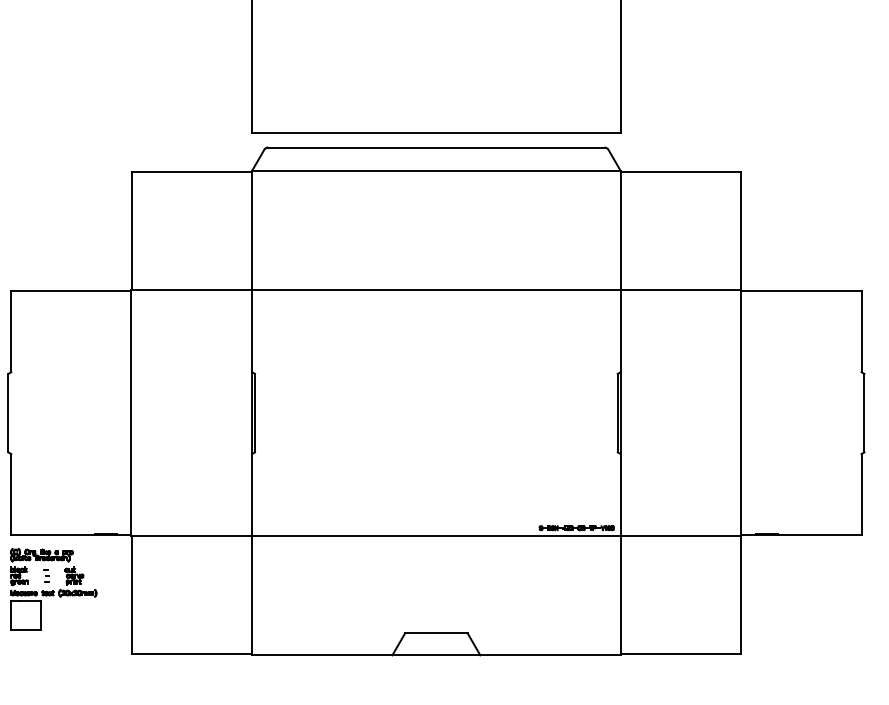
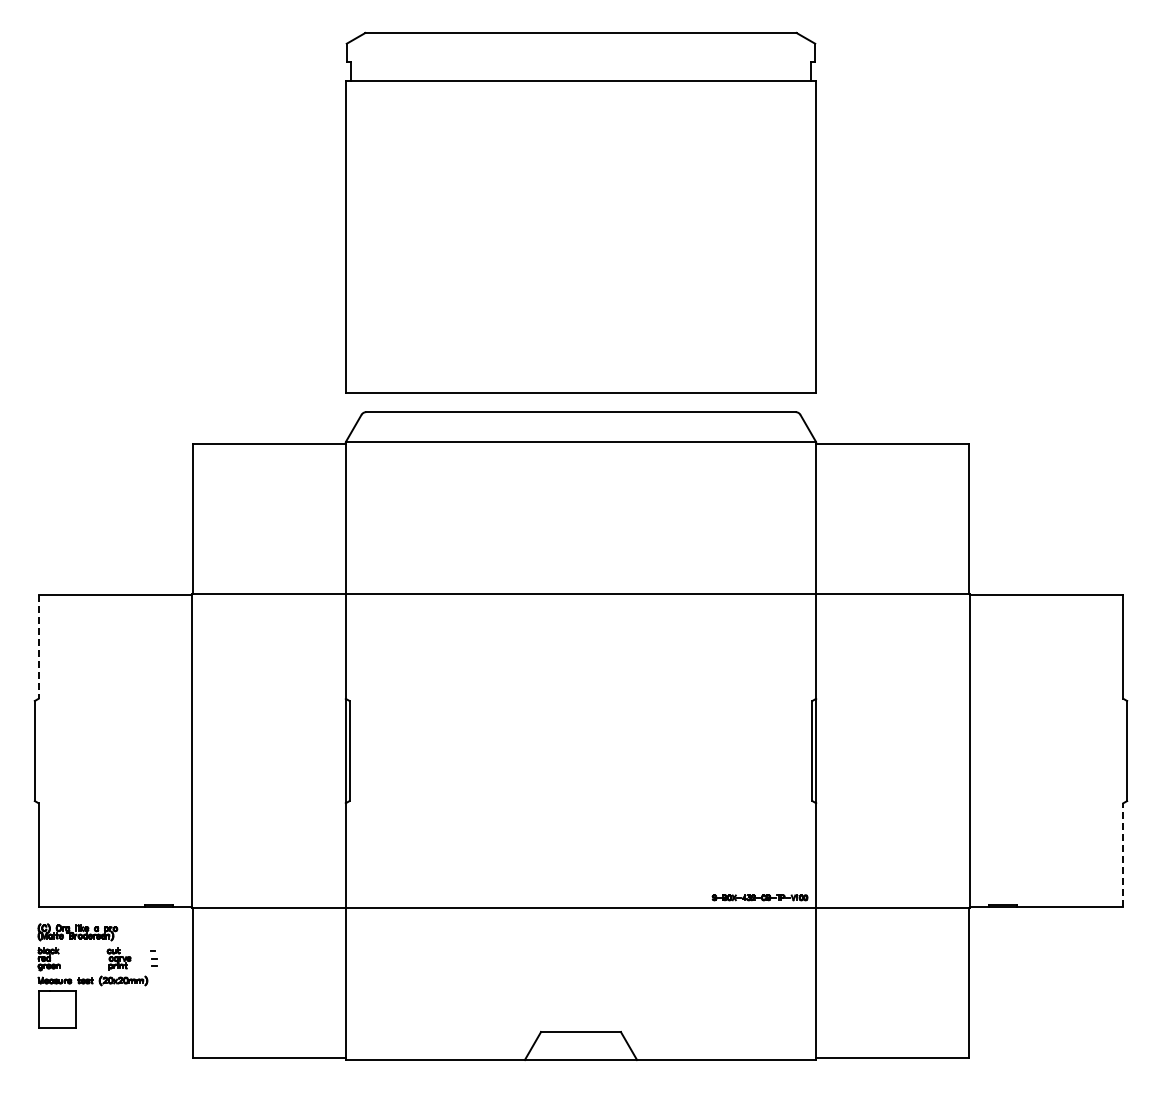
line: (11, 332) -> (38, 647), solid -> dashed
line: (861, 494) -> (1123, 854), solid -> dashed
part: (46, 575) -> (153, 958), moved

